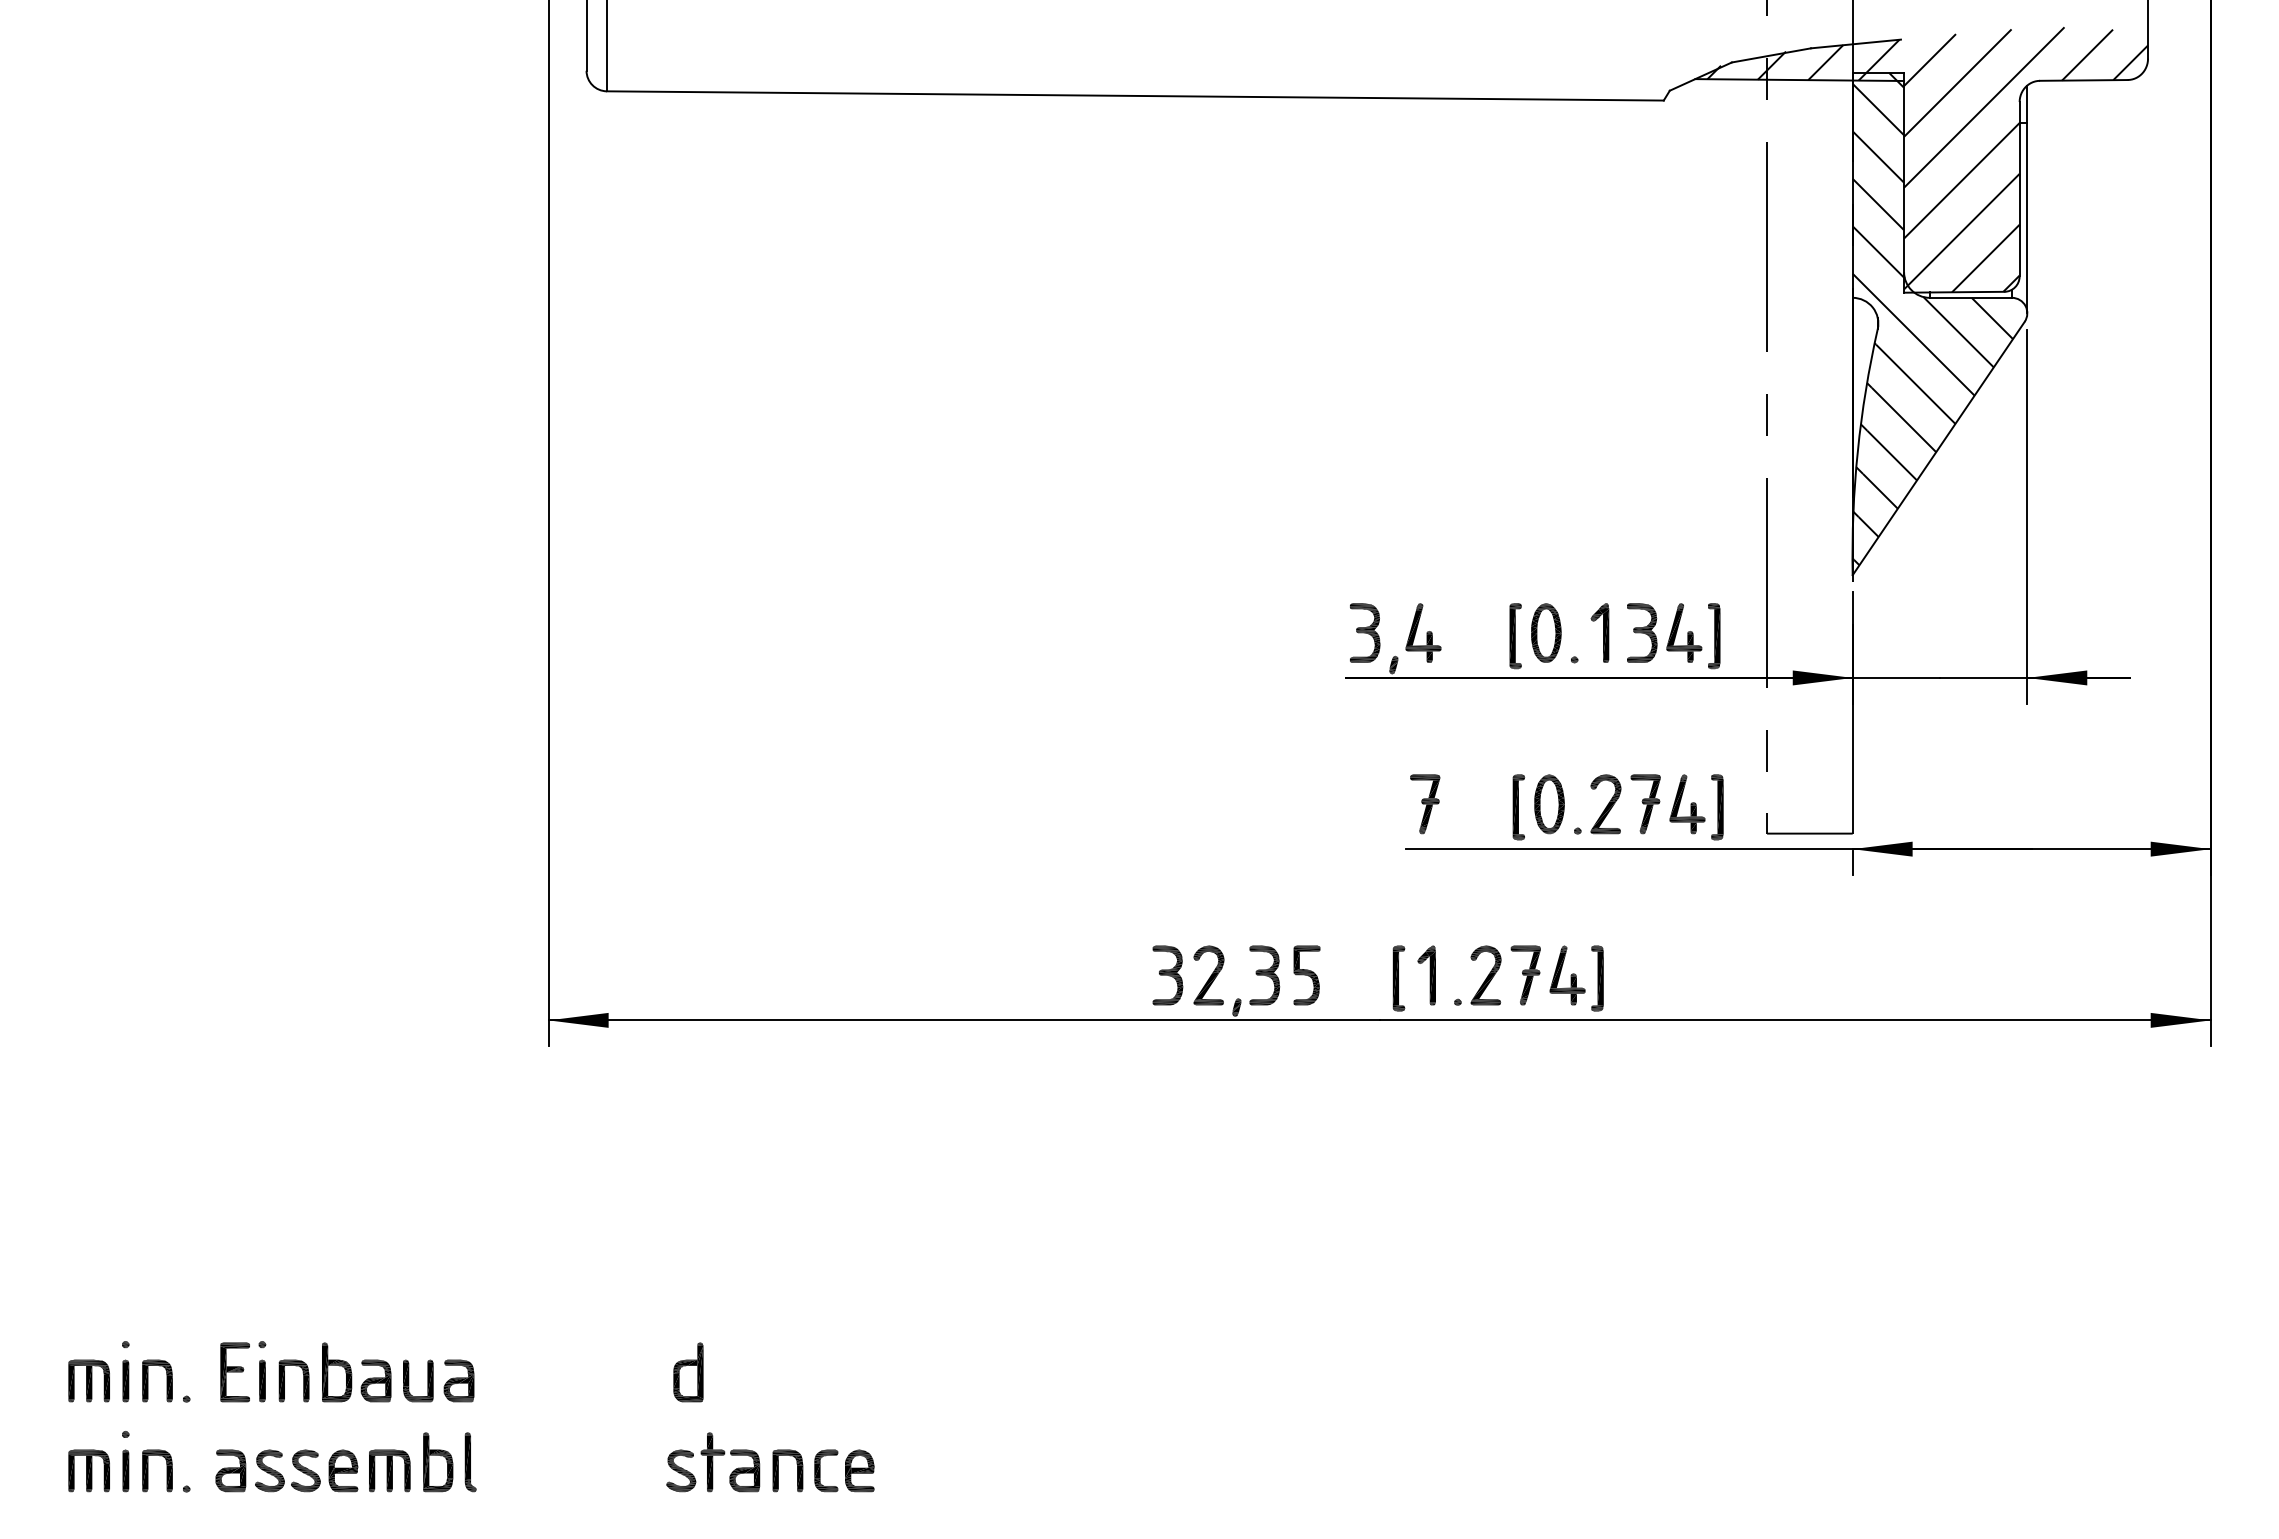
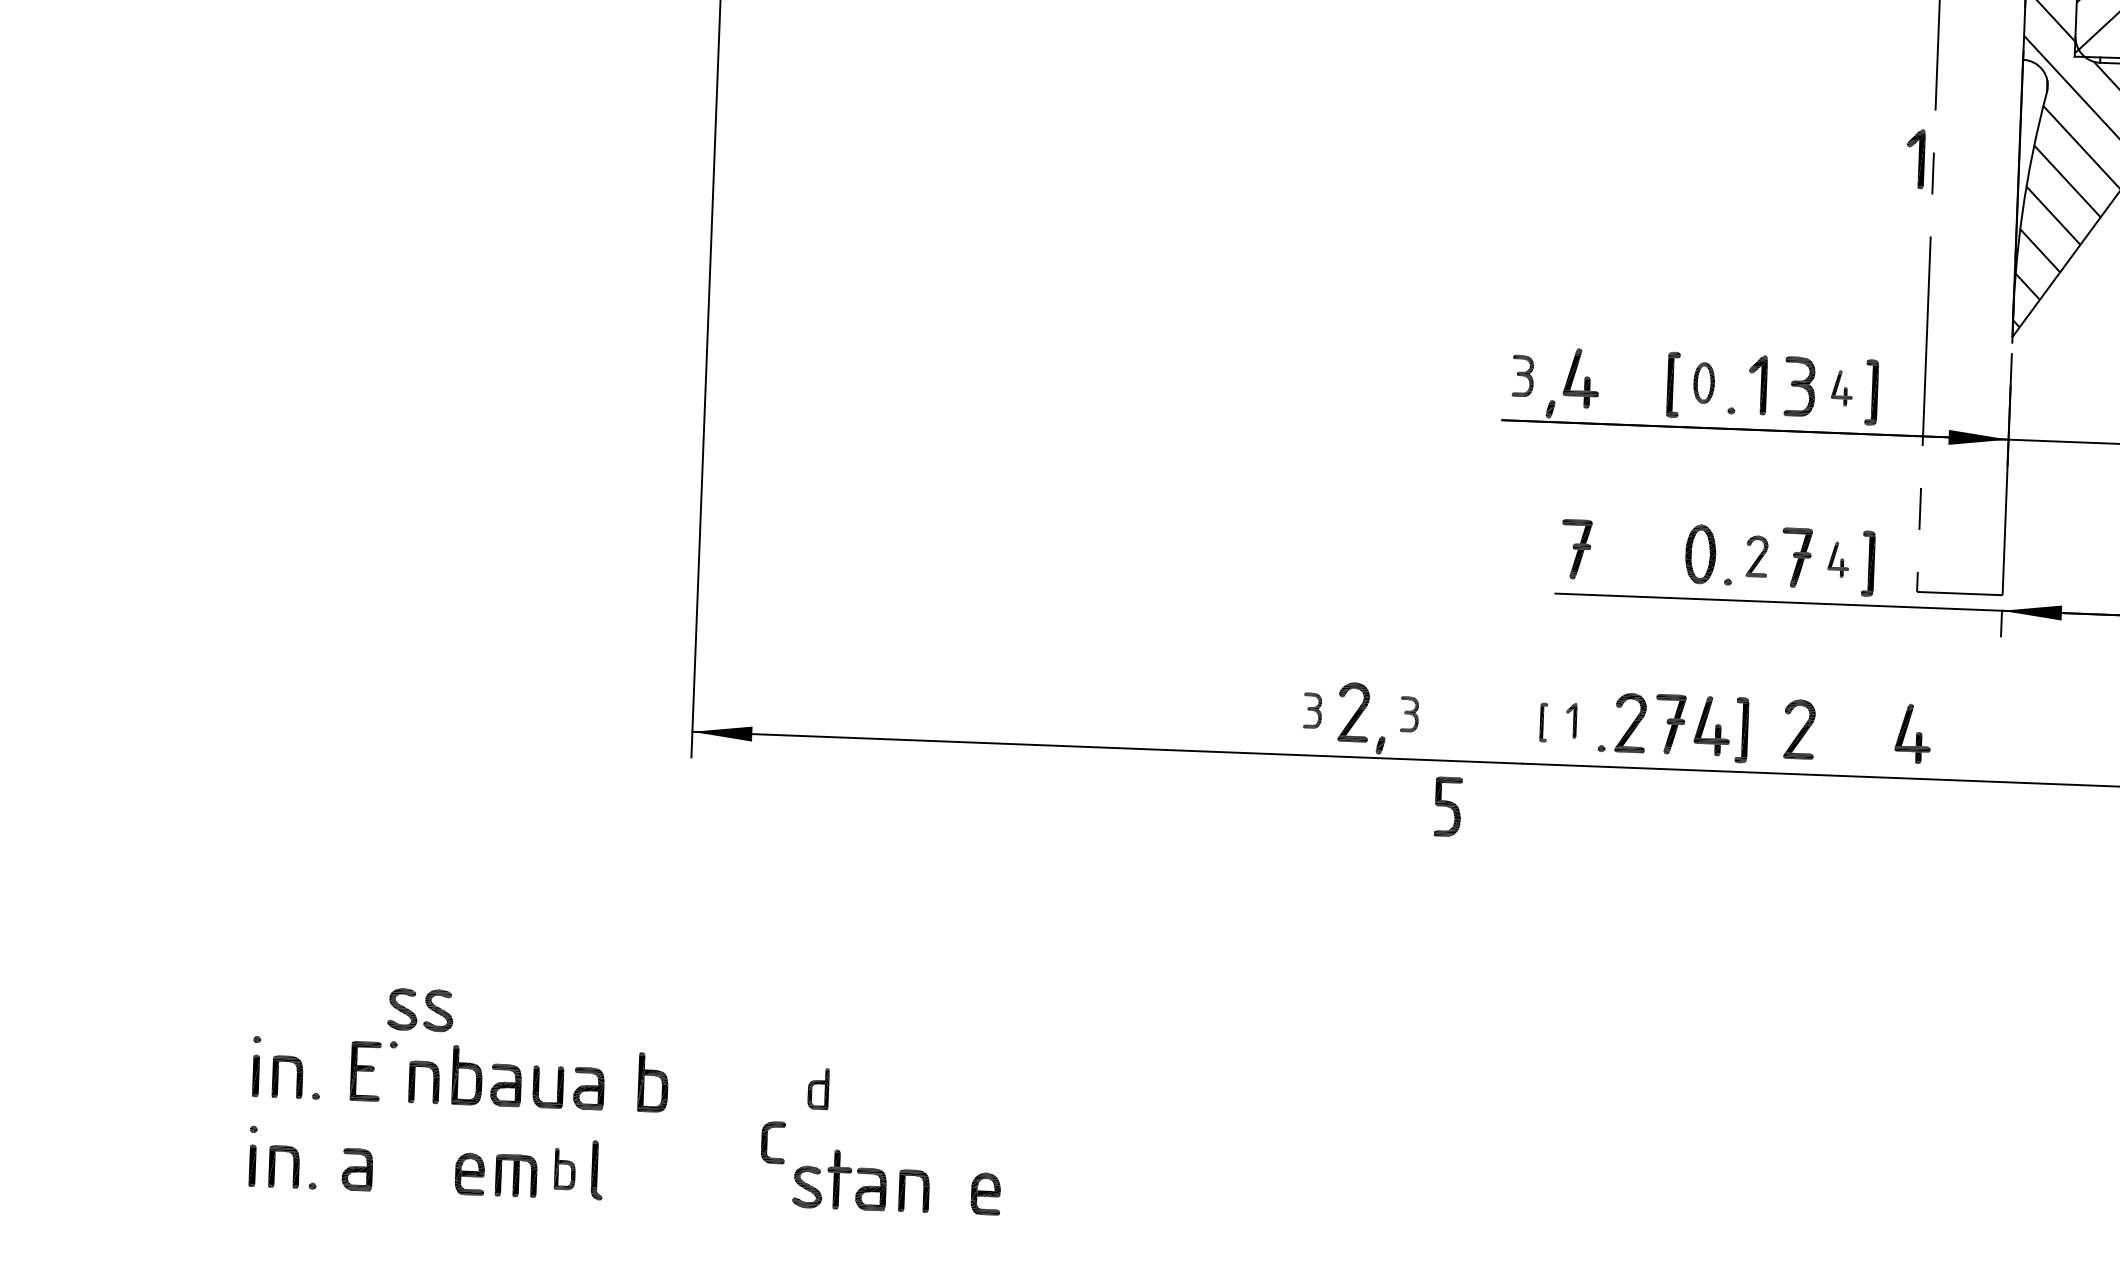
part: (1748, 400) -> (1915, 158), added
part: (1365, 632) -> (1523, 375), size x0.7
part: (1546, 632) -> (1704, 382), size x0.7
part: (1684, 632) -> (1842, 387), size x0.6
part: (1605, 804) -> (1756, 556), size x0.7
part: (1687, 804) -> (1838, 559), size x0.6
part: (1518, 807) -> (1669, 556), removed
part: (1167, 975) -> (1312, 710), size x0.6
part: (1264, 975) -> (1409, 714), size x0.6
part: (1306, 975) -> (1447, 806), moved
part: (1426, 975) -> (1571, 720), size x0.6
part: (1654, 975) -> (1799, 729), added
part: (1768, 975) -> (1913, 733), added
part: (1398, 978) -> (1543, 722), size x0.6
part: (523, 1372) -> (653, 1082), added
part: (688, 1372) -> (818, 1089), size x0.7
part: (88, 1380) -> (218, 1073), removed
part: (262, 1380) -> (392, 1080), removed
part: (438, 1462) -> (565, 1169), size x0.7
part: (88, 1470) -> (215, 1163), removed
part: (826, 1470) -> (773, 1142), moved
part: (282, 1475) -> (415, 1014), moved

